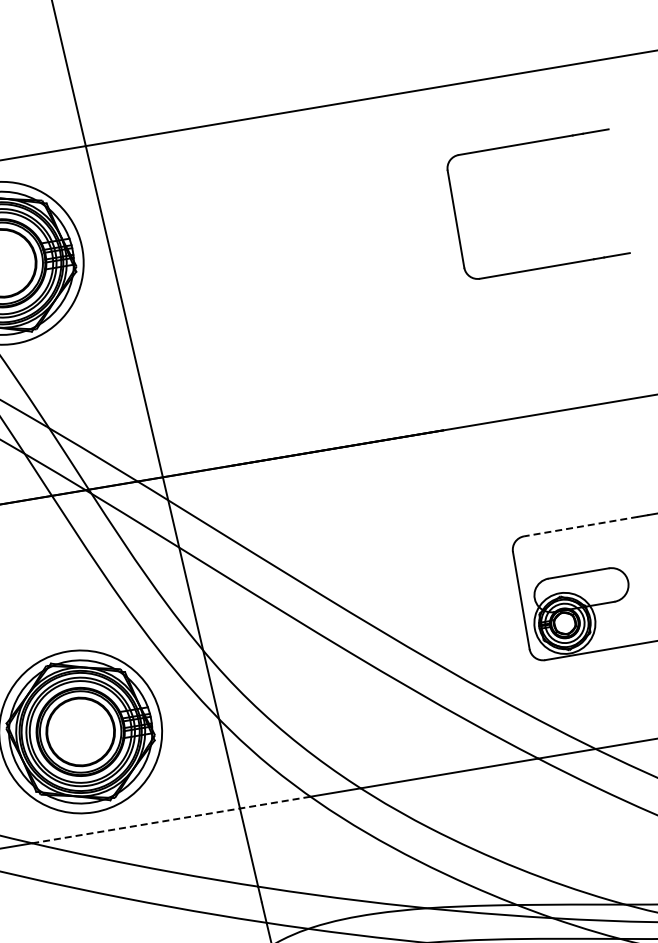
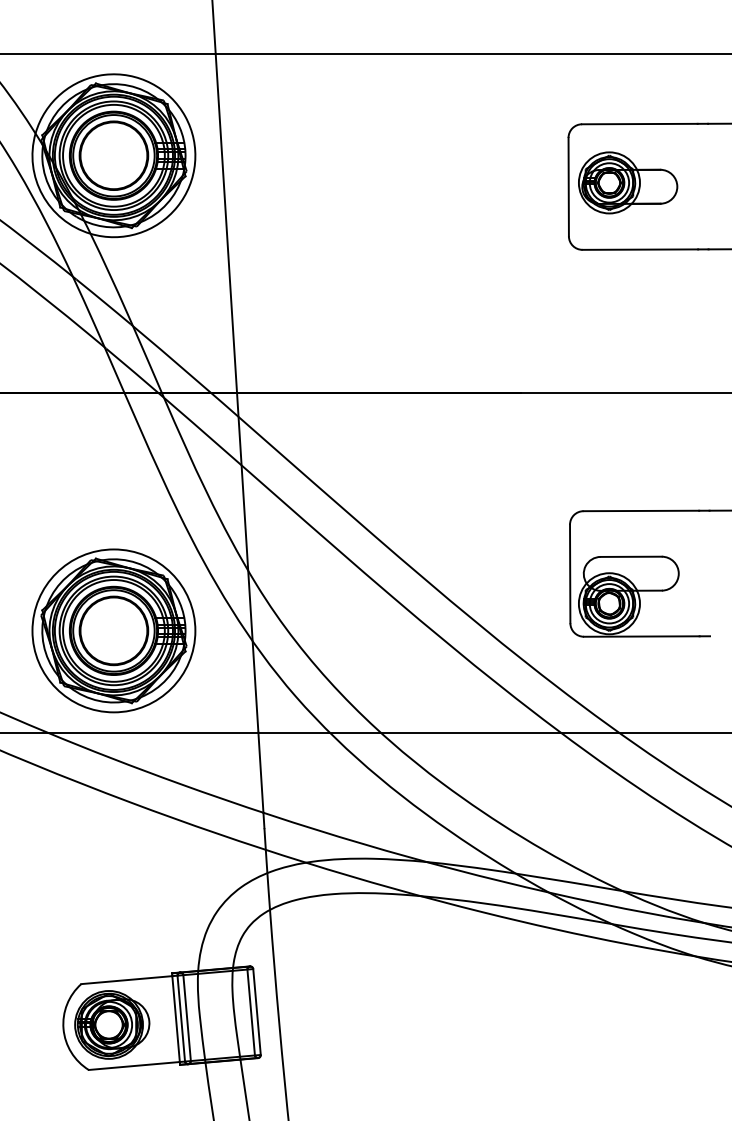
part: (514, 204) -> (628, 182), added
line: (581, 526) -> (641, 510), dashed -> solid
line: (171, 819) -> (189, 732), dashed -> solid

